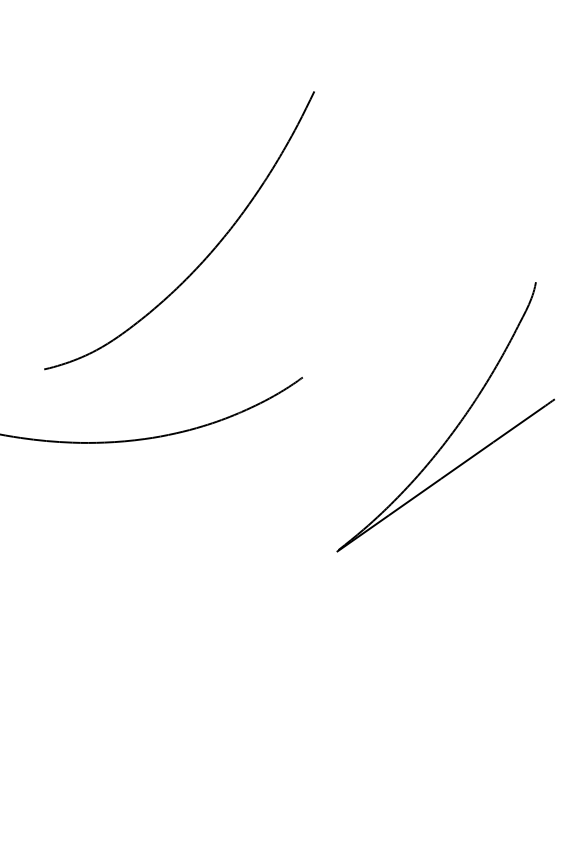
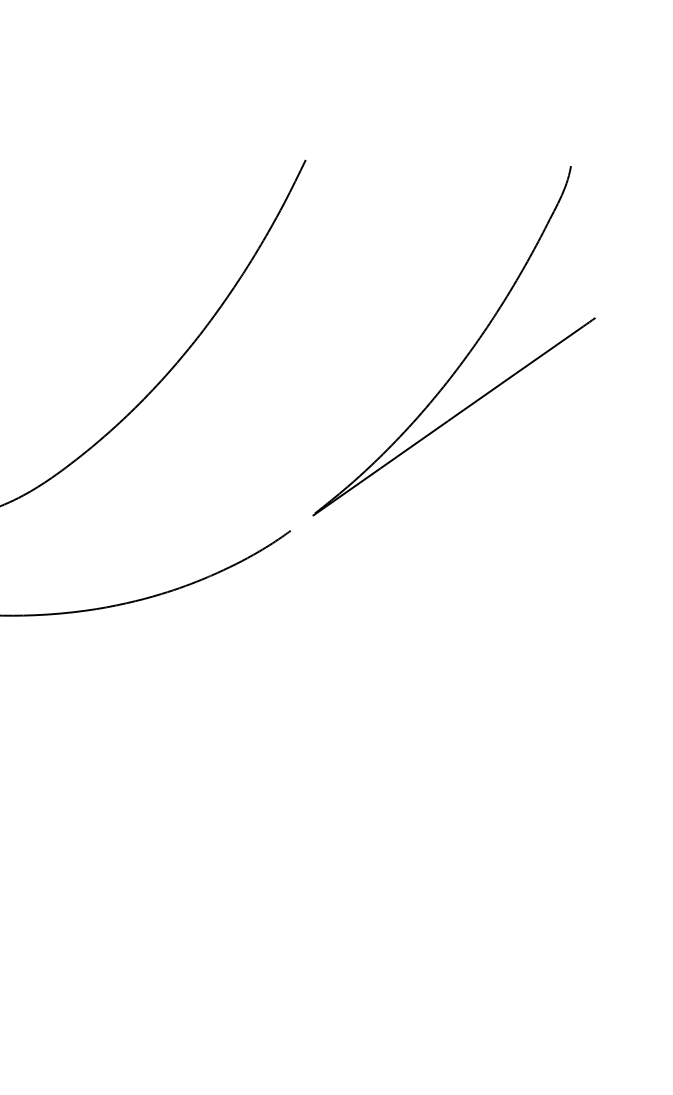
part: (456, 425) -> (467, 351), moved

